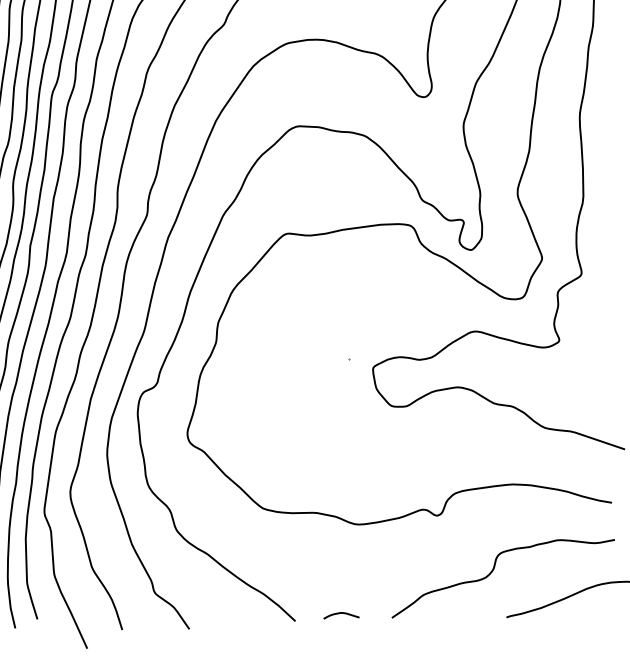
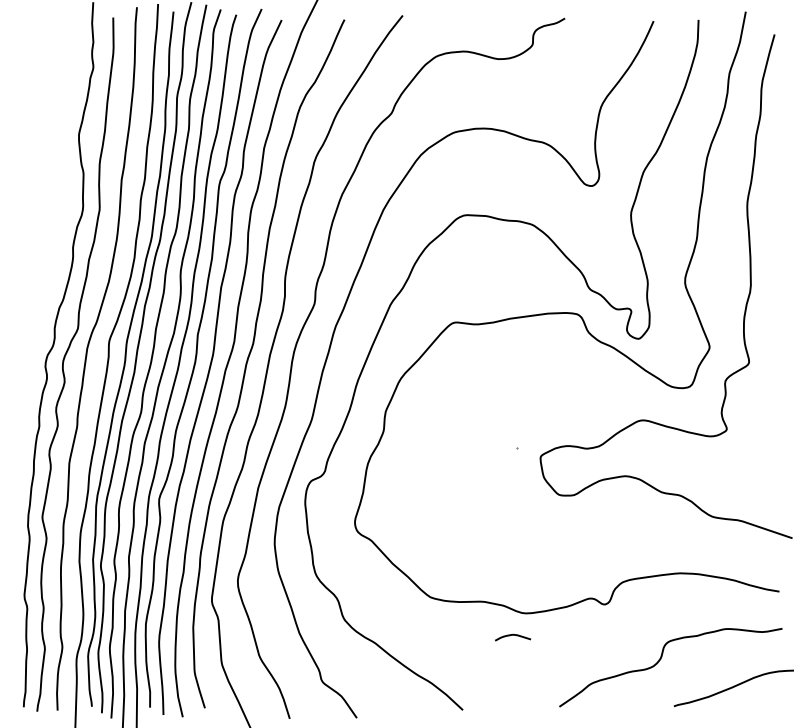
curve: (342, 613) -> (513, 635), moved

